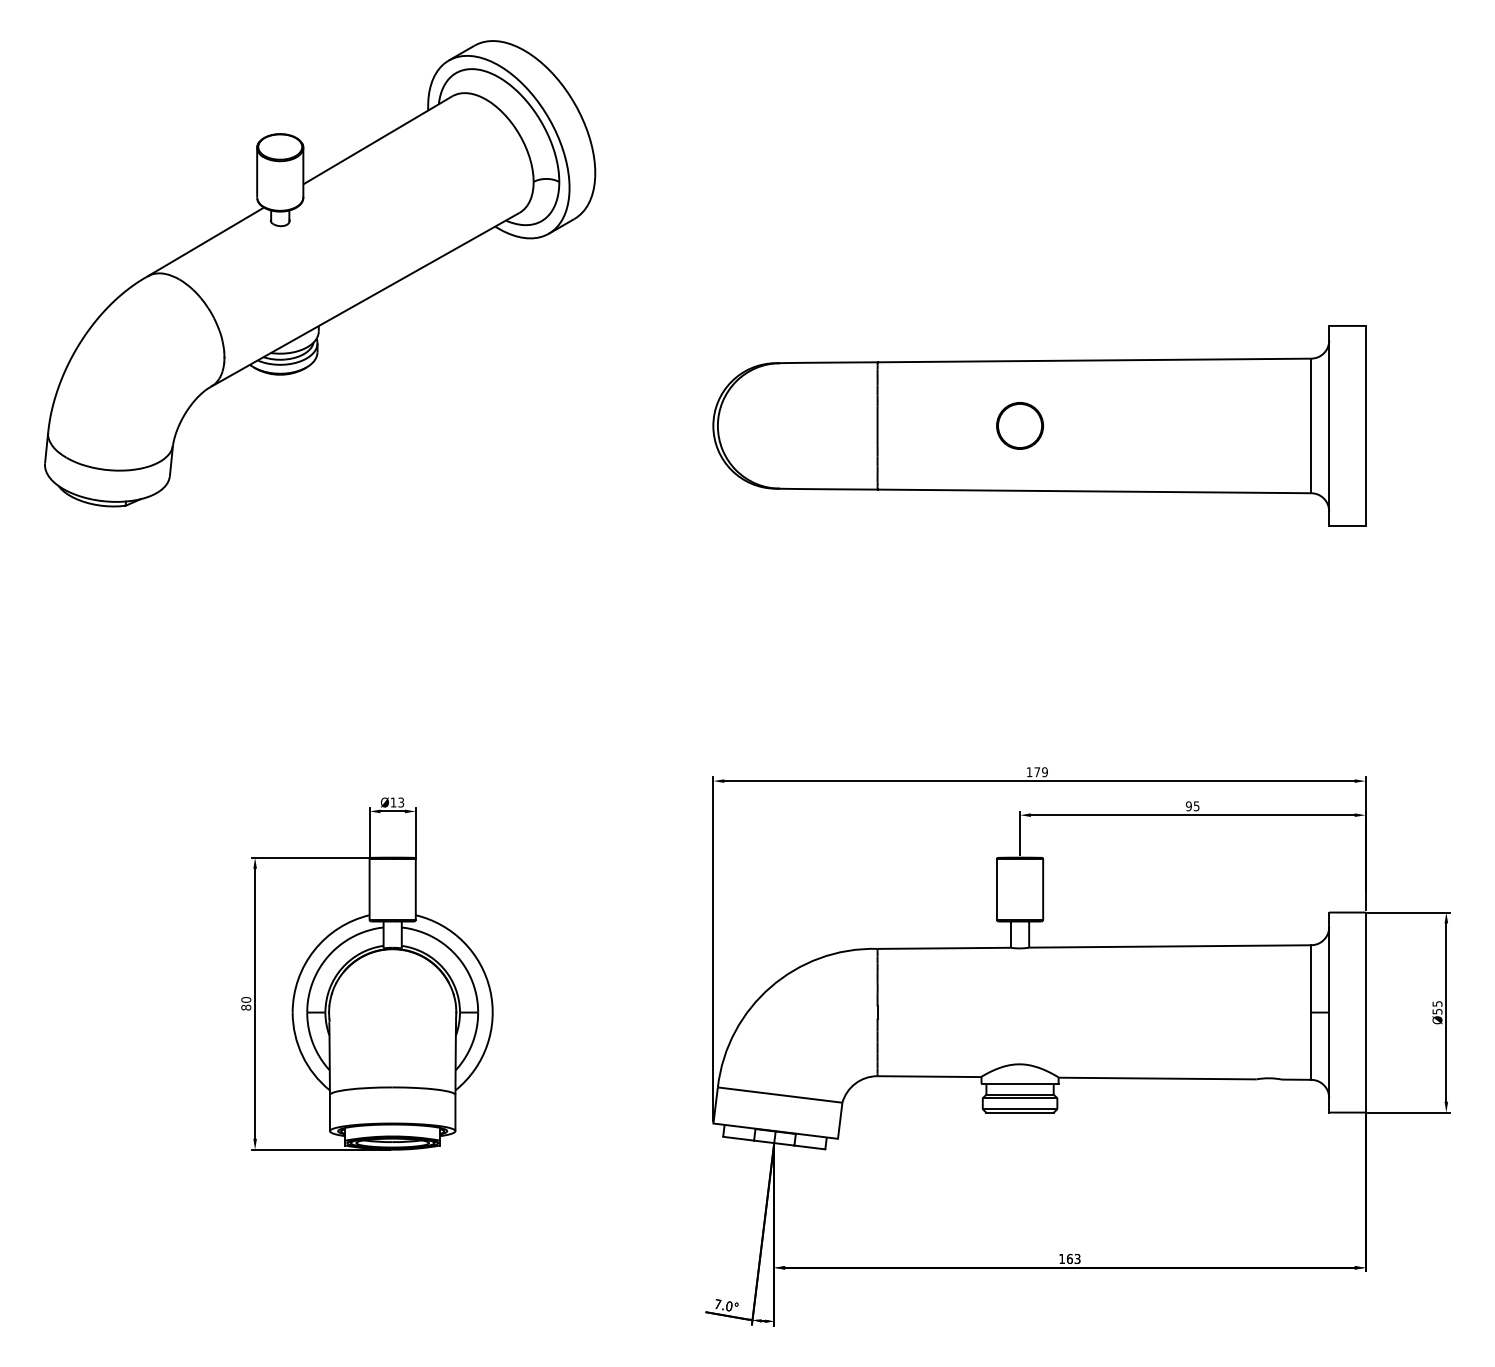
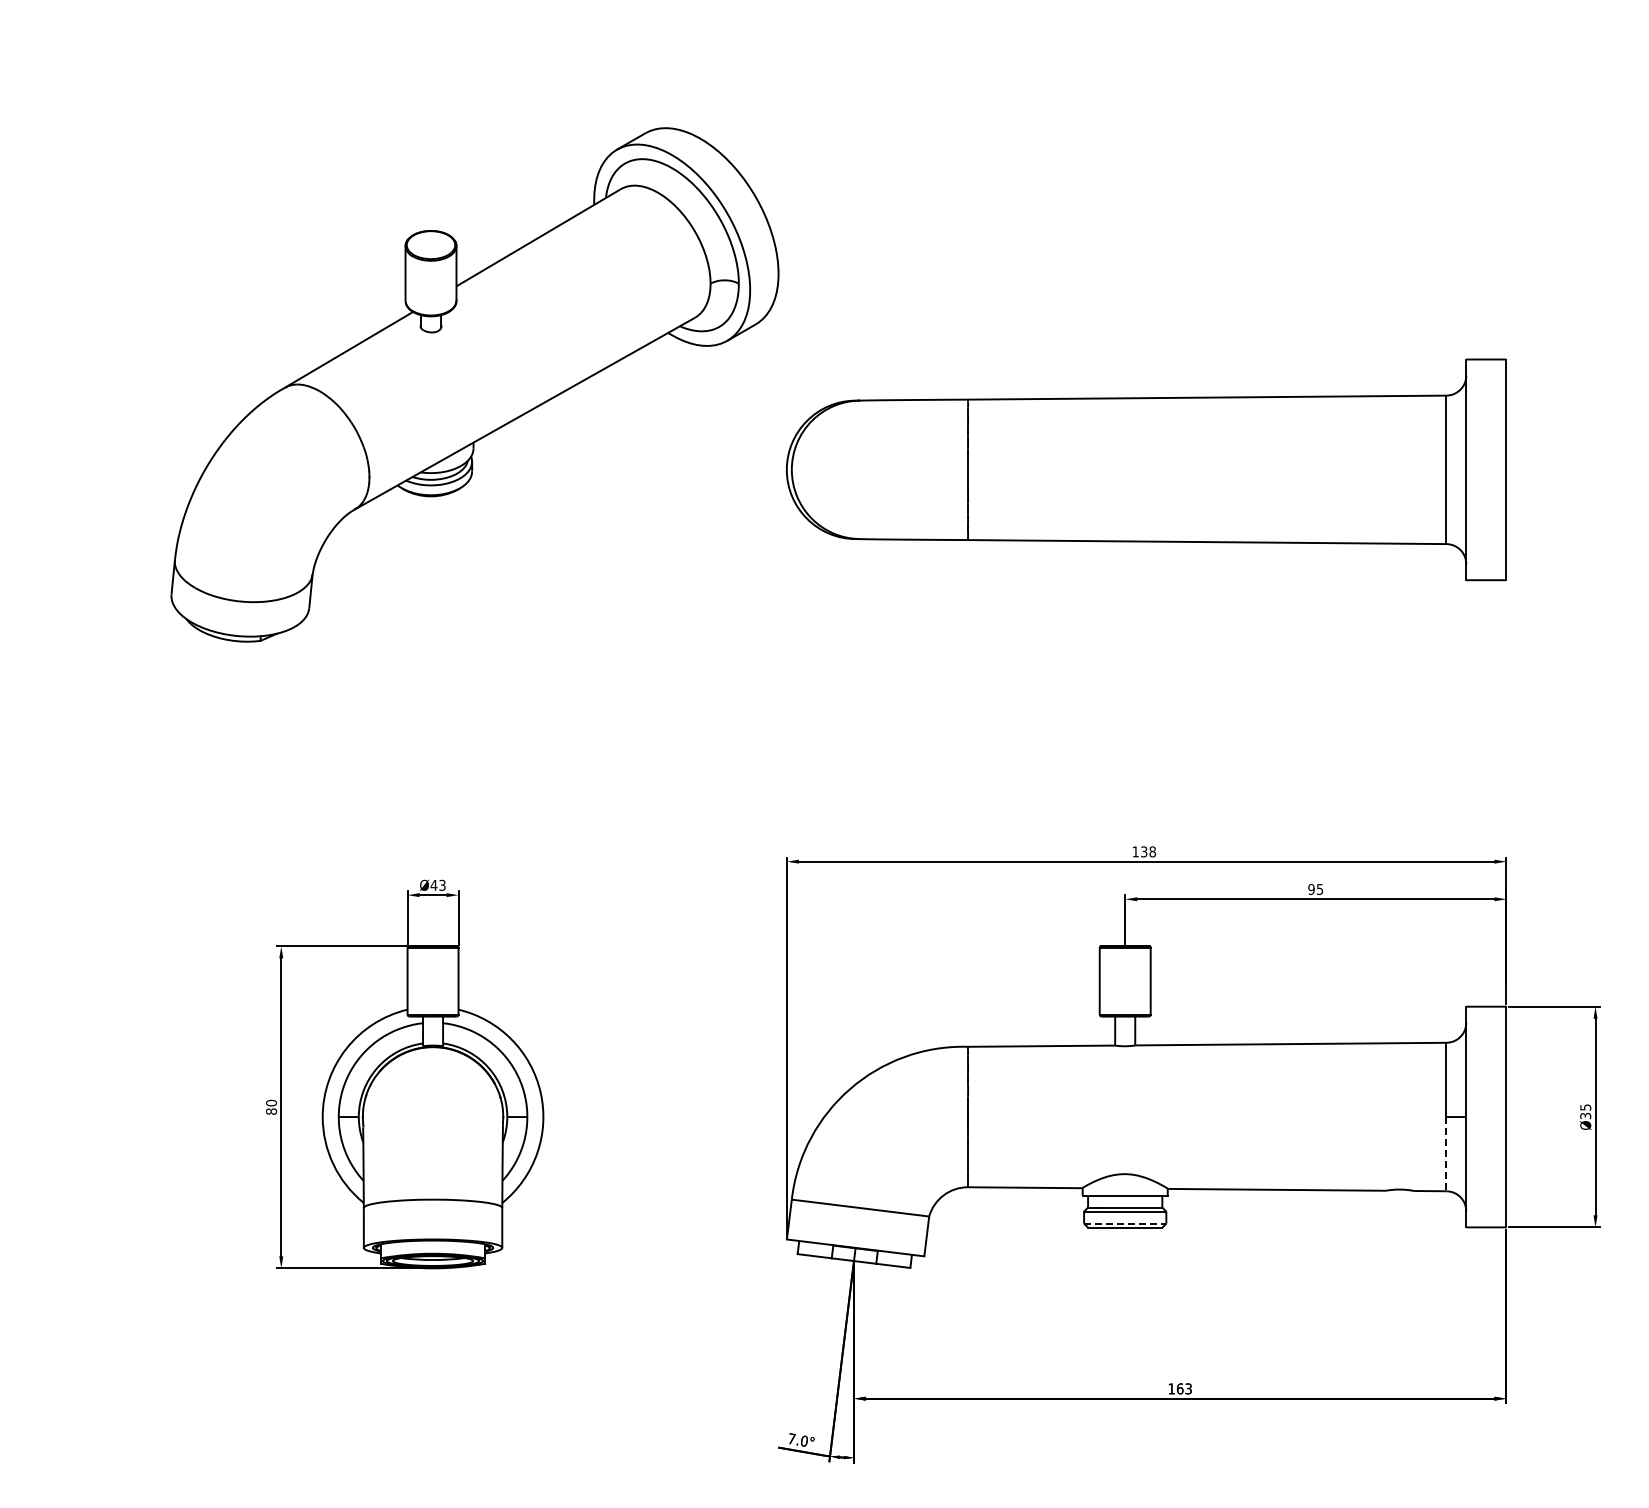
part: (319, 273) -> (474, 384), moved
part: (1019, 425) -> (1124, 469), removed
text: (1041, 771) -> (1148, 851), 179 -> 138
text: (393, 802) -> (433, 885), Ø13 -> Ø43
text: (1437, 1011) -> (1585, 1115), Ø55 -> Ø35
line: (1311, 1046) -> (1446, 1154), solid -> dashed
line: (1020, 1109) -> (1125, 1223), solid -> dashed

